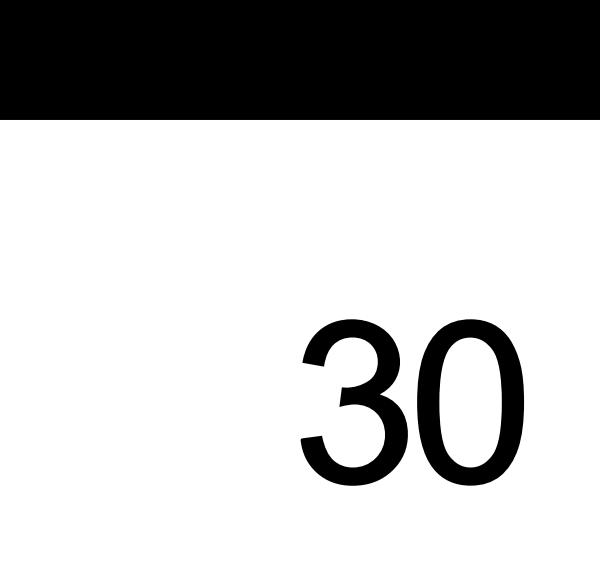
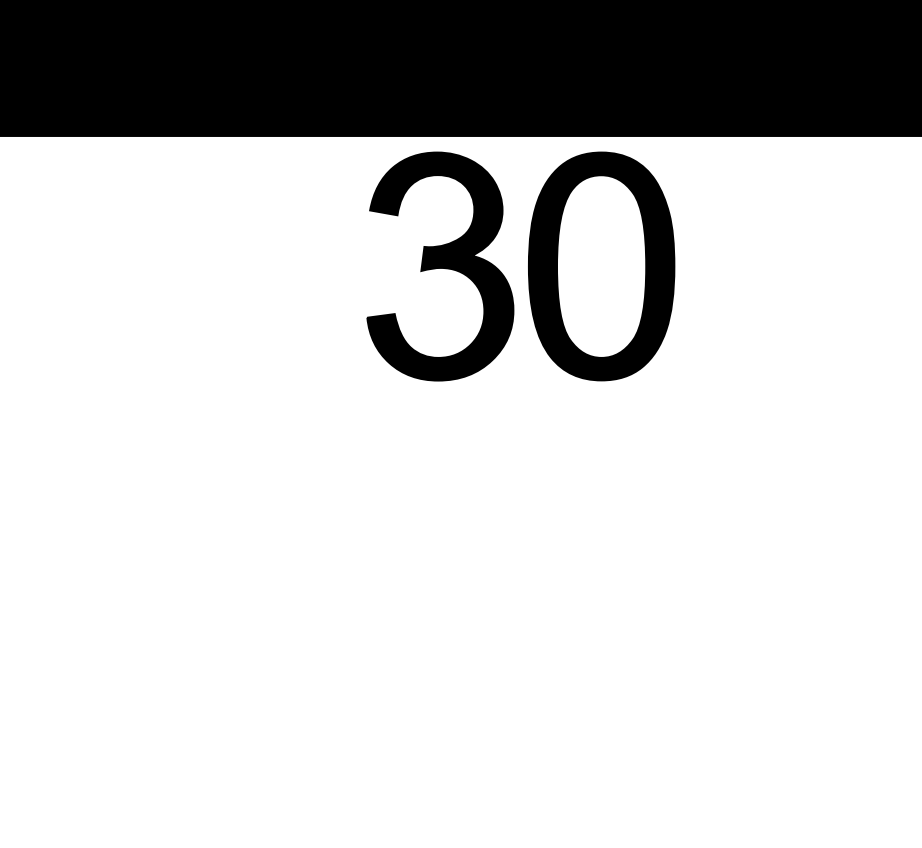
part: (417, 402) -> (528, 266), moved

